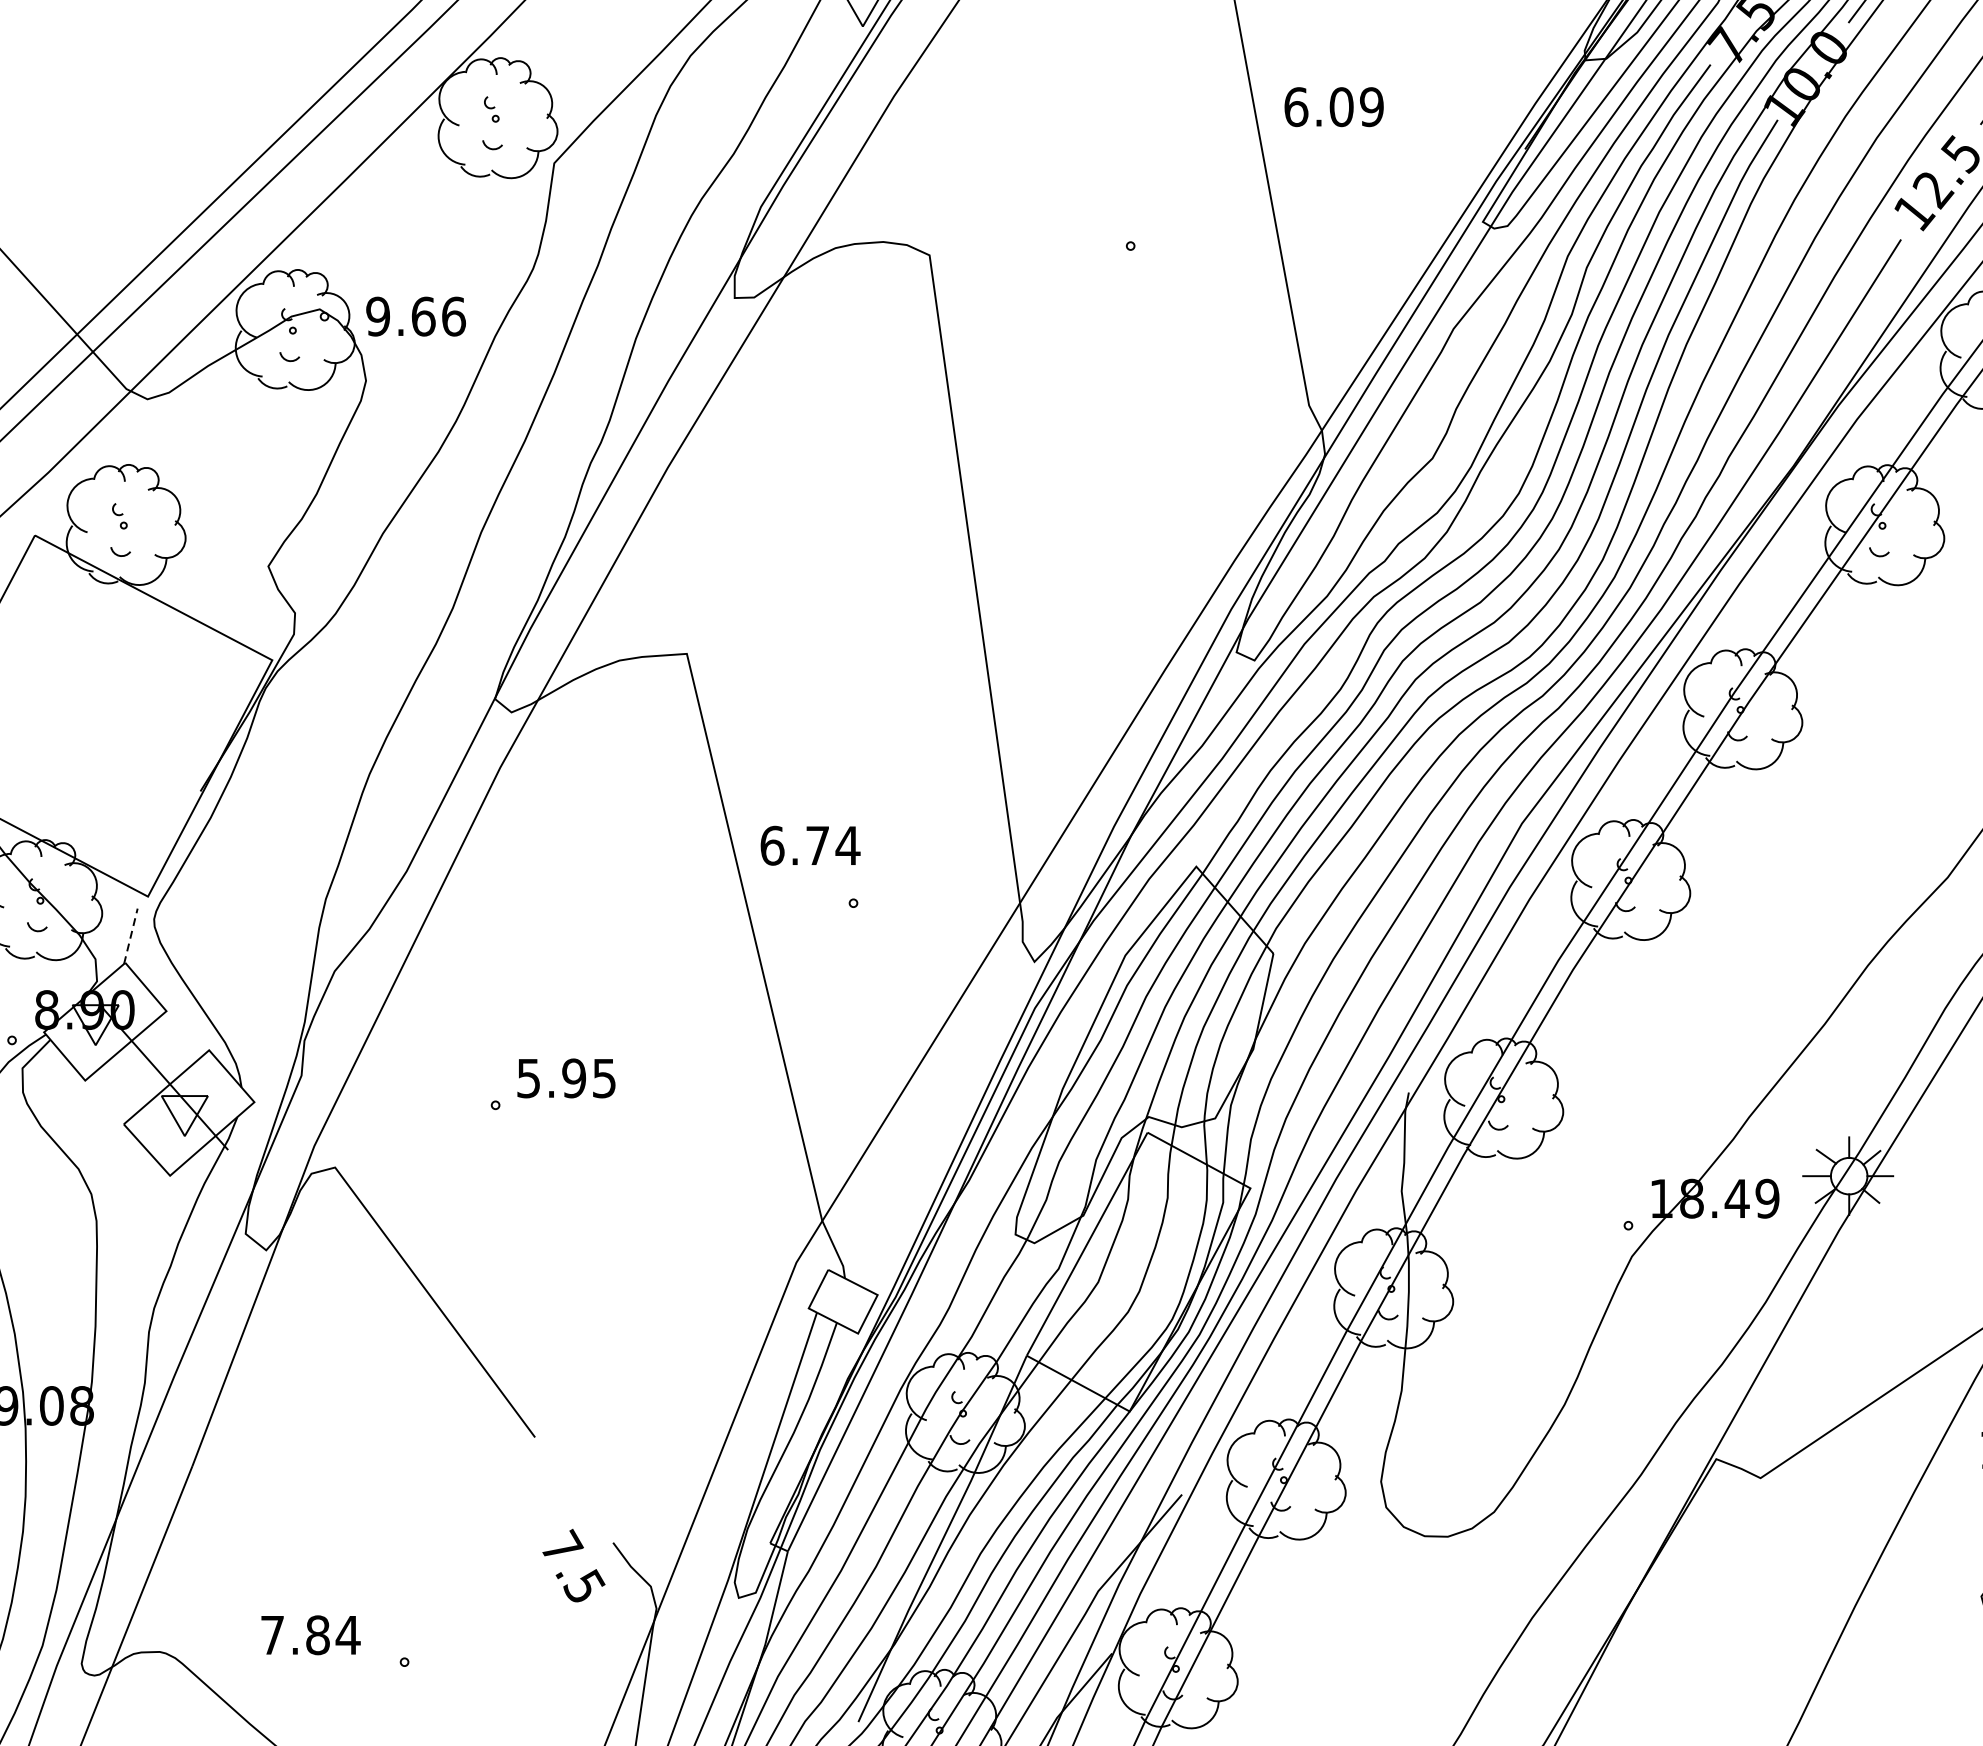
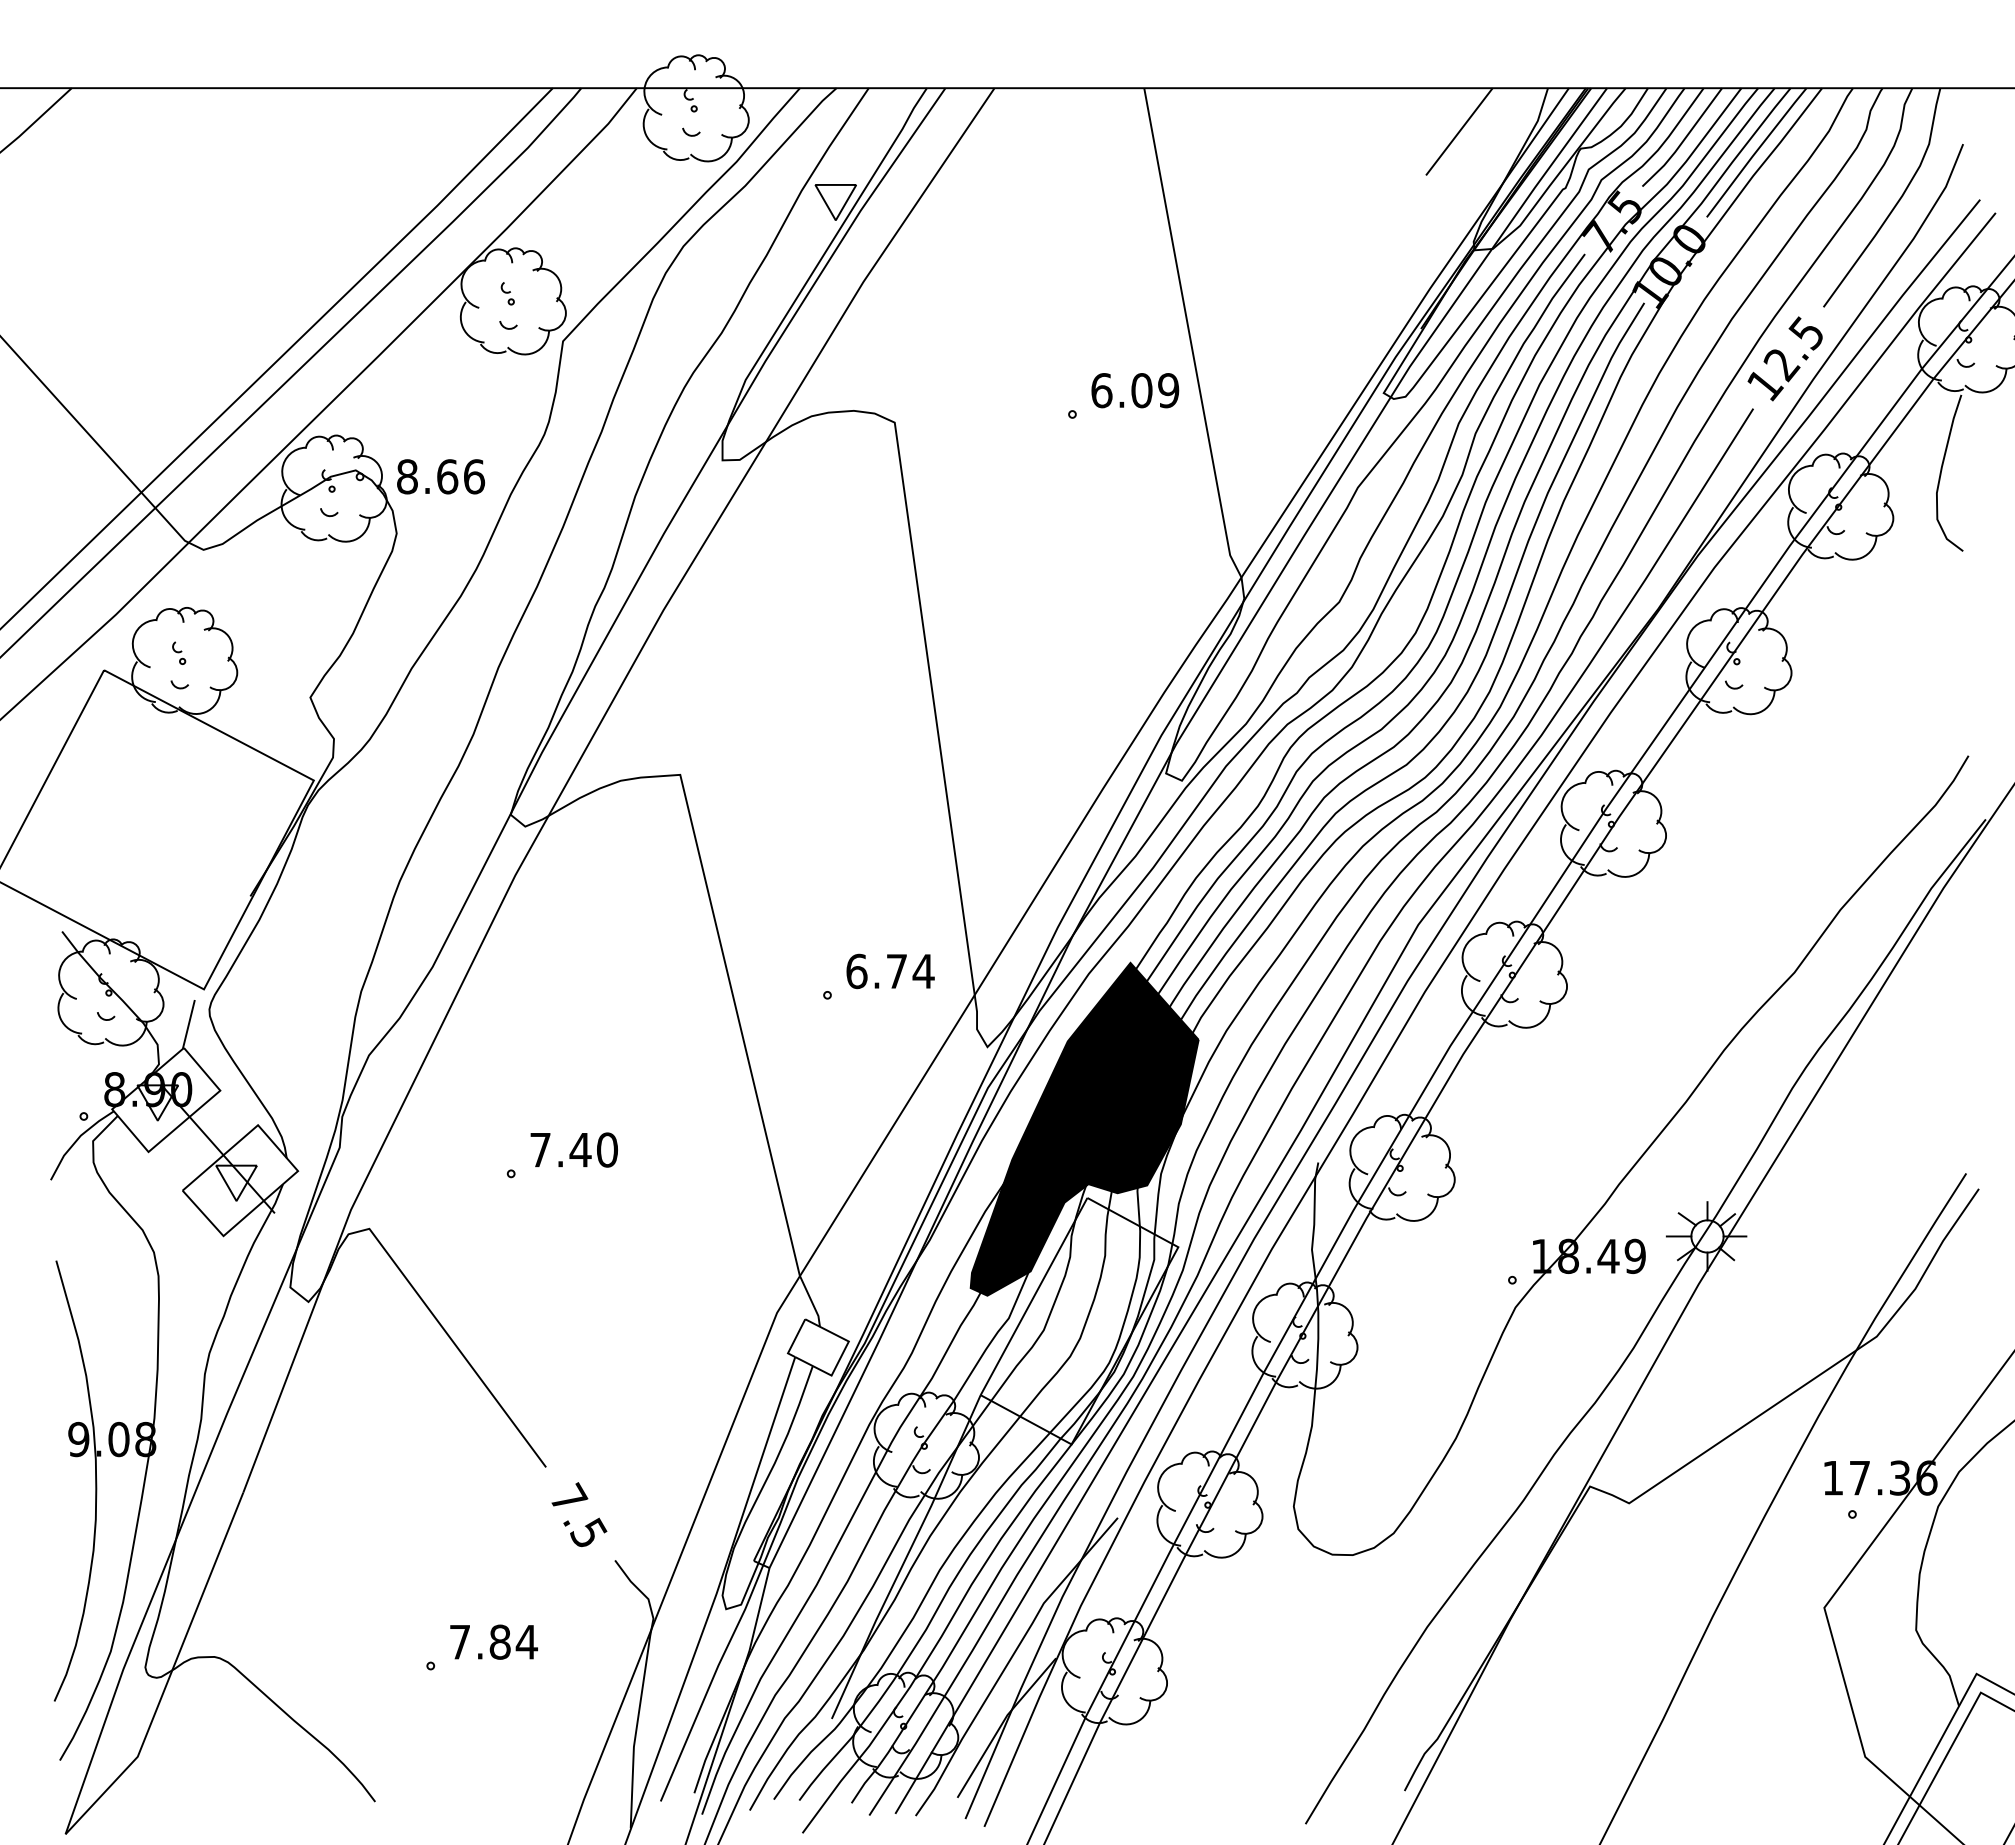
text: (1334, 106) -> (1135, 390), moved
text: (377, 316) -> (406, 476), 9.66 -> 8.66
text: (810, 845) -> (890, 971), moved
line: (130, 936) -> (188, 1024), dashed -> solid
fill: (1144, 1054) -> (1084, 1128), added
text: (566, 1077) -> (573, 1149), 5.95 -> 7.40
text: (574, 1565) -> (579, 1514), moved
text: (310, 1634) -> (493, 1641), moved

